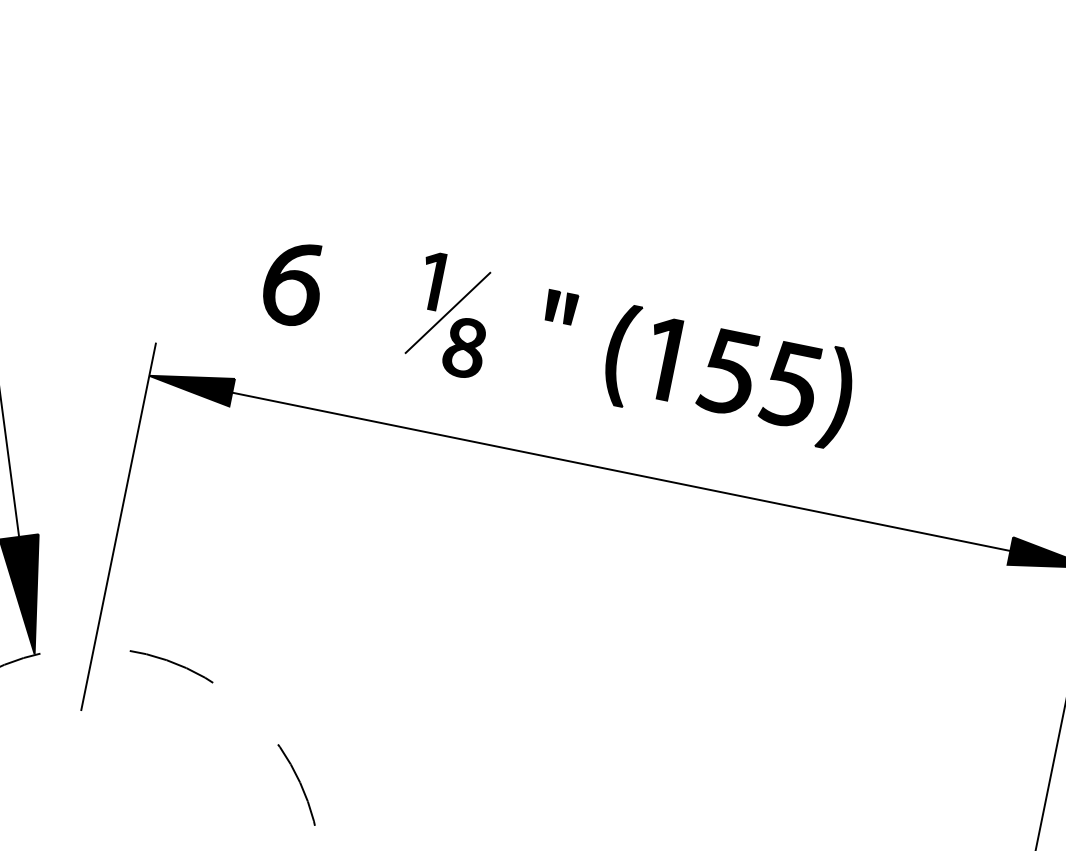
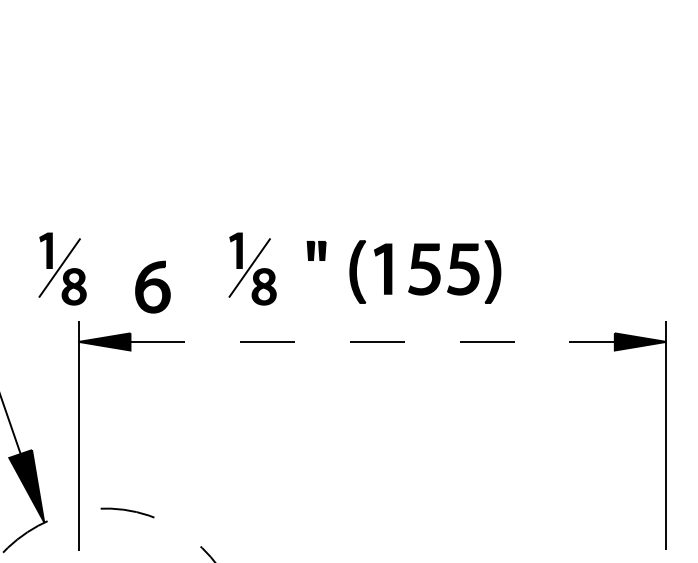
part: (146, 252) -> (62, 268), added
part: (293, 282) -> (152, 286), moved
line: (622, 471) -> (373, 341), solid -> dashed

